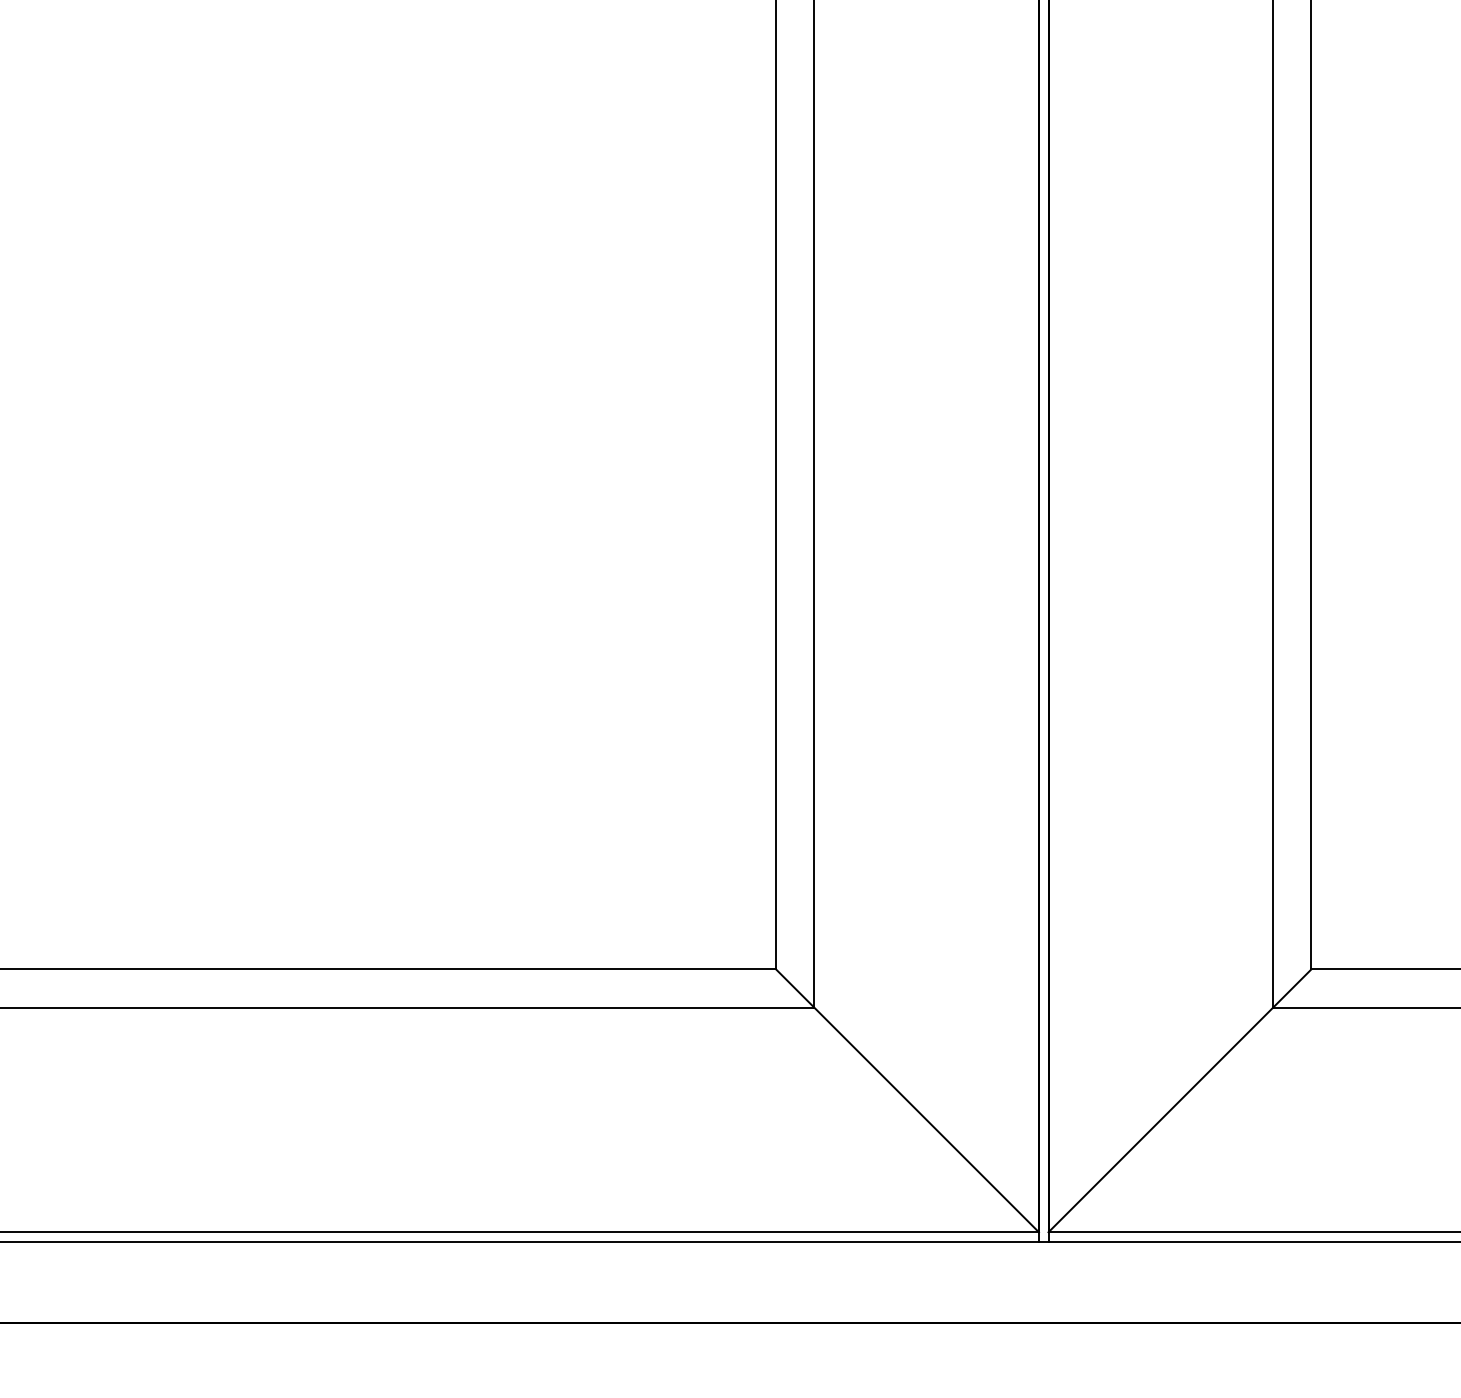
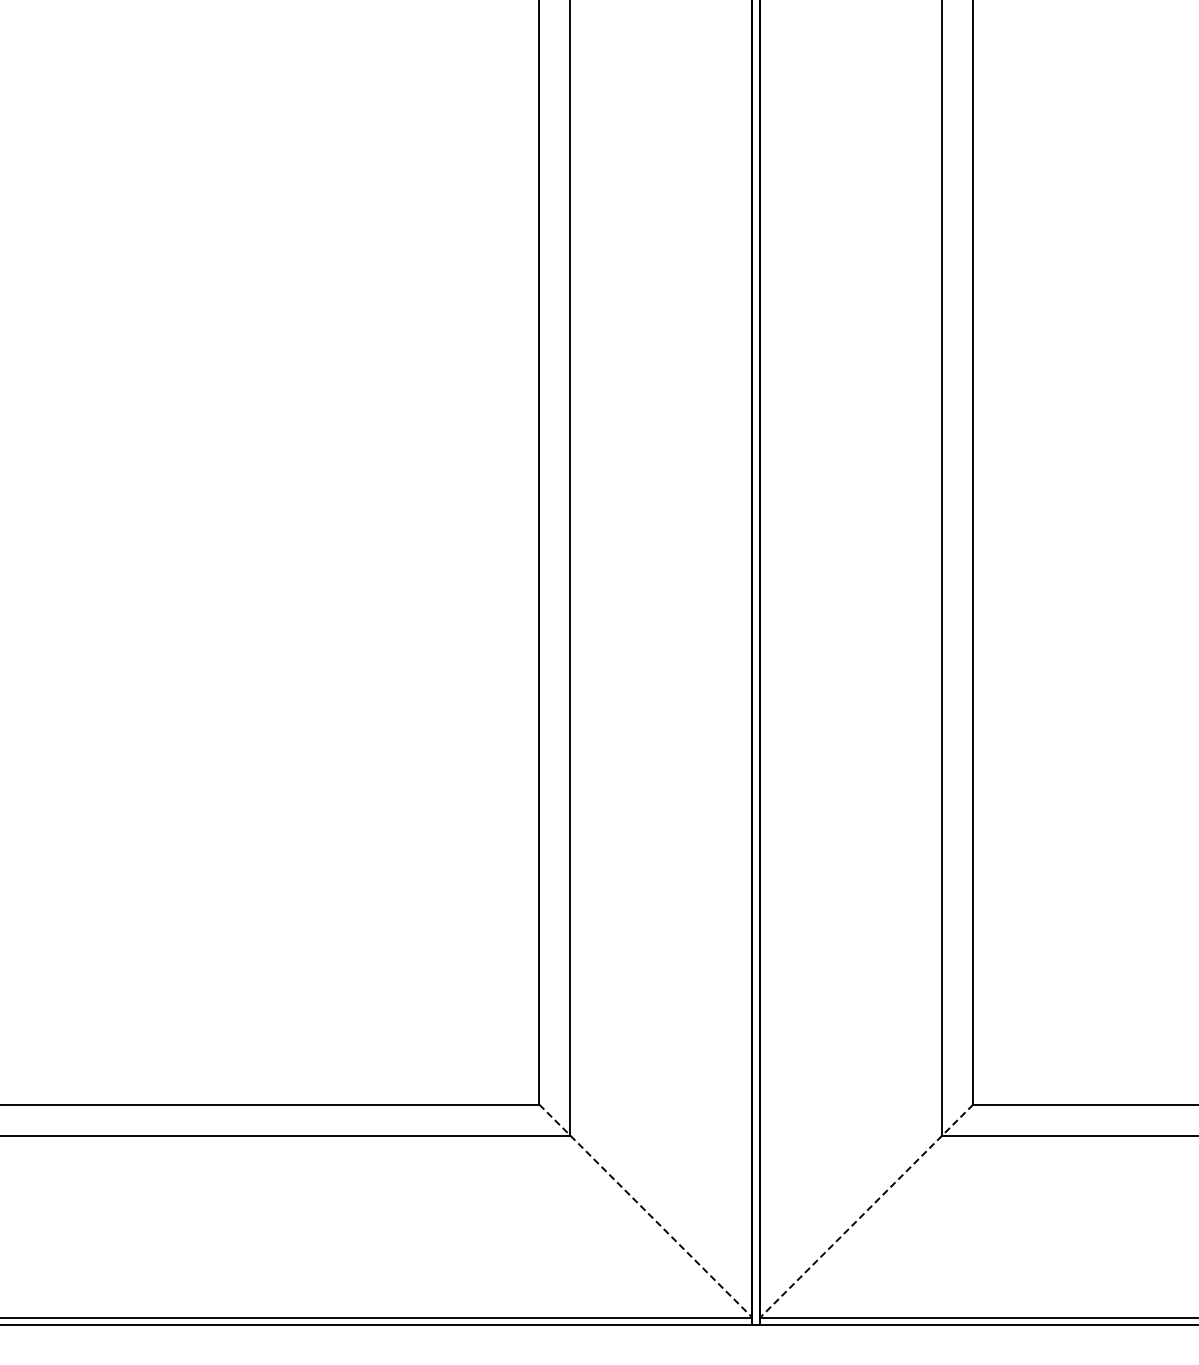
line: (907, 1101) -> (645, 1211), solid -> dashed
line: (1179, 1101) -> (866, 1211), solid -> dashed

